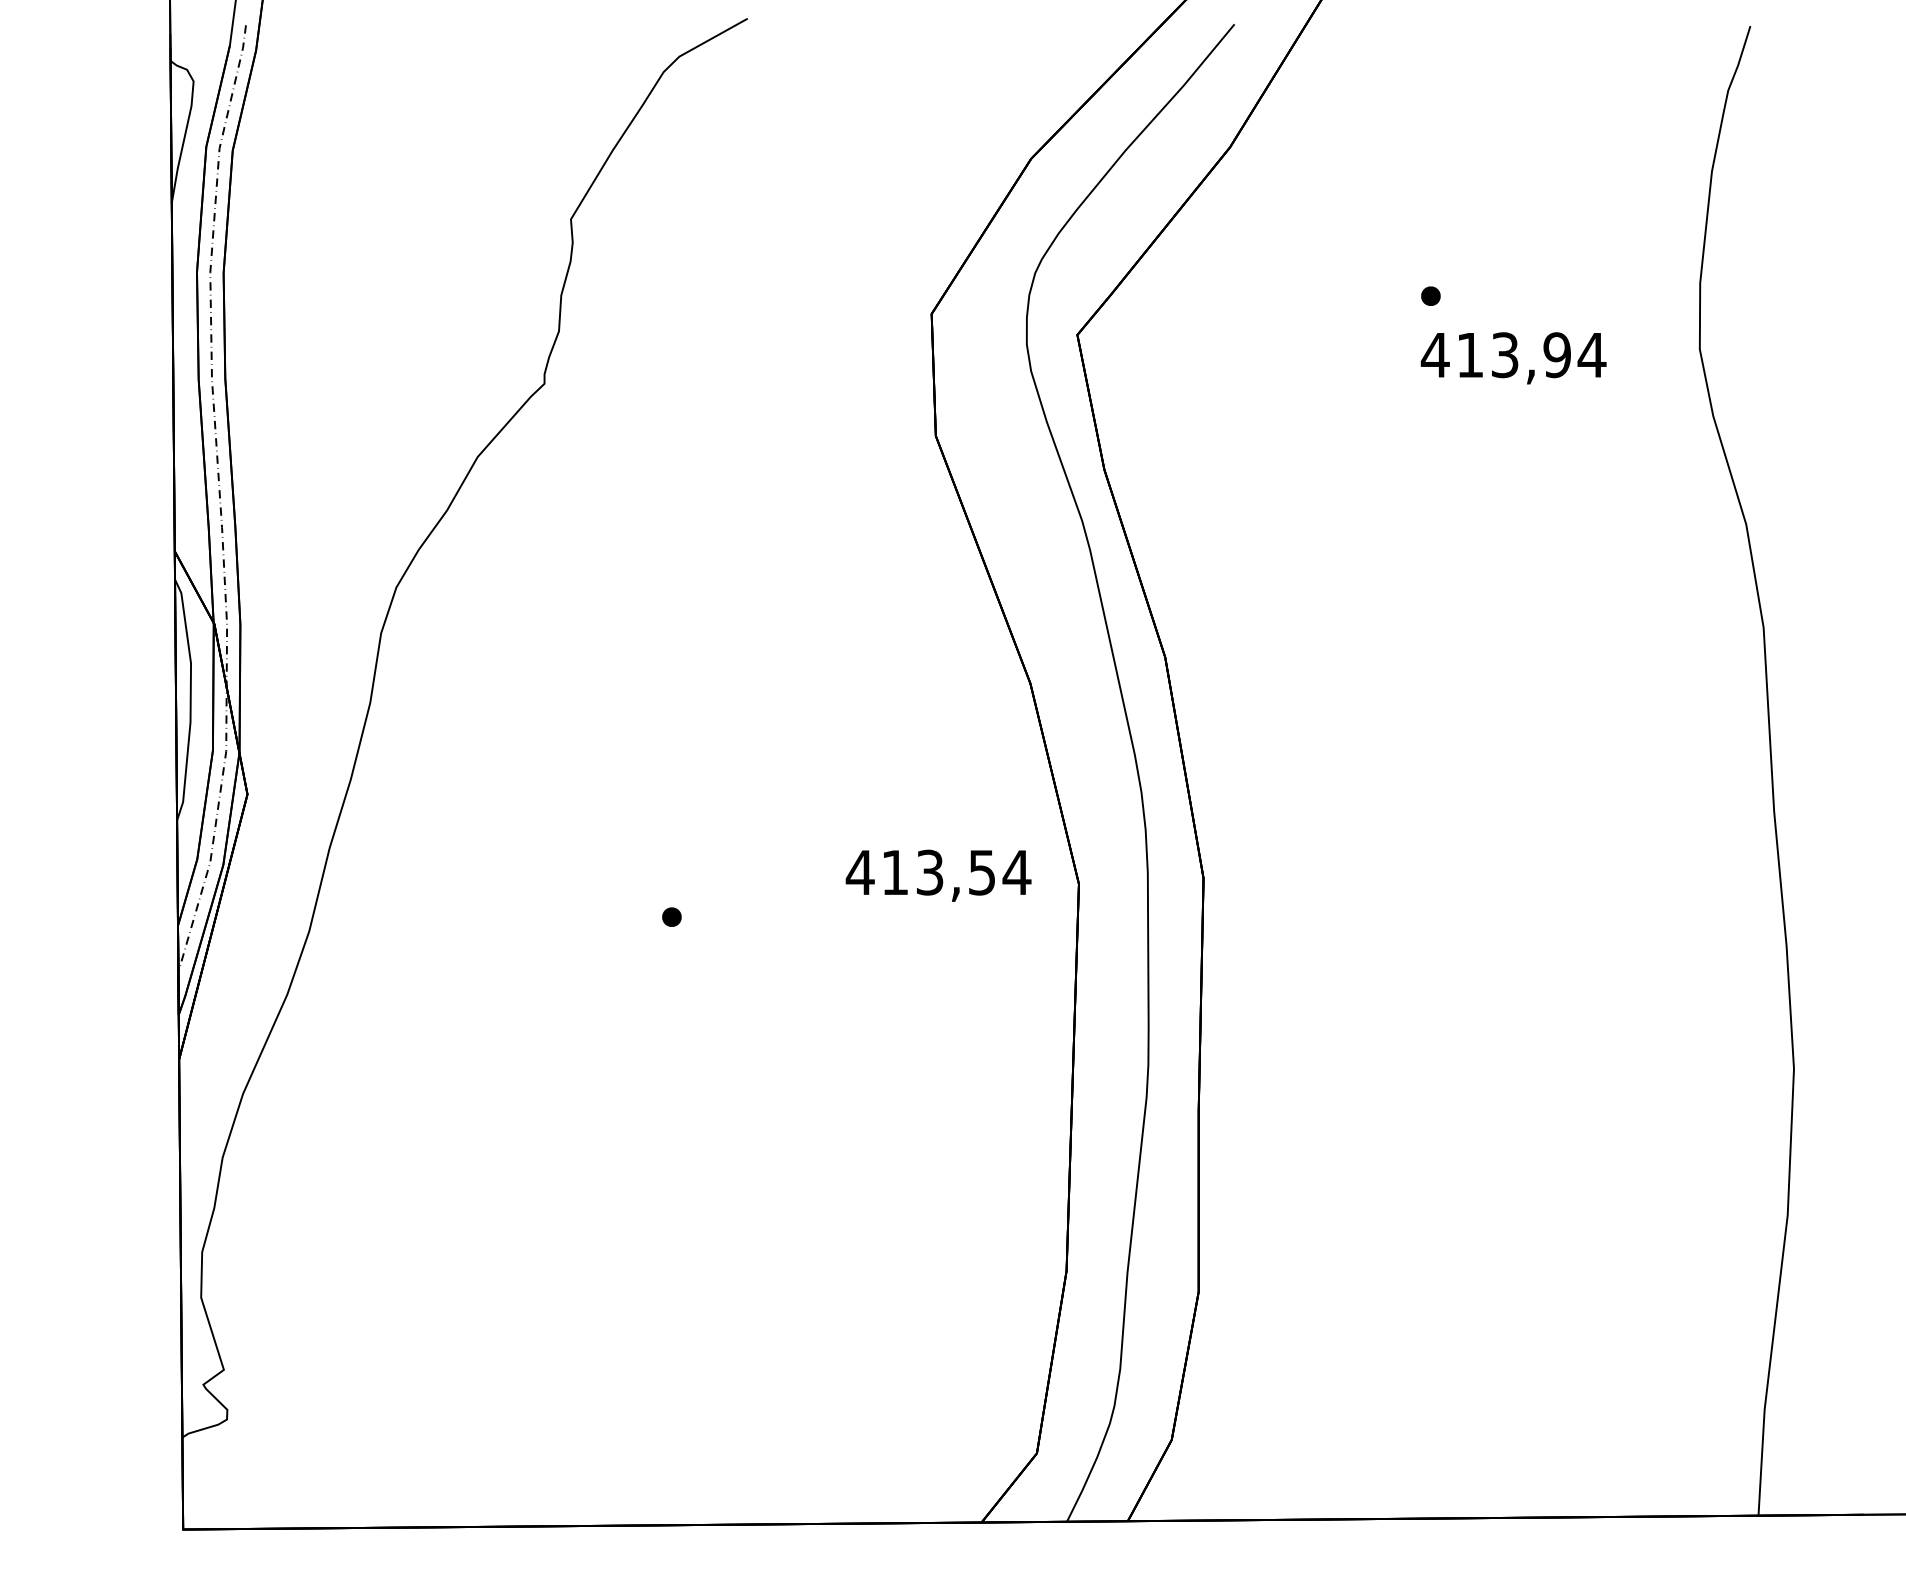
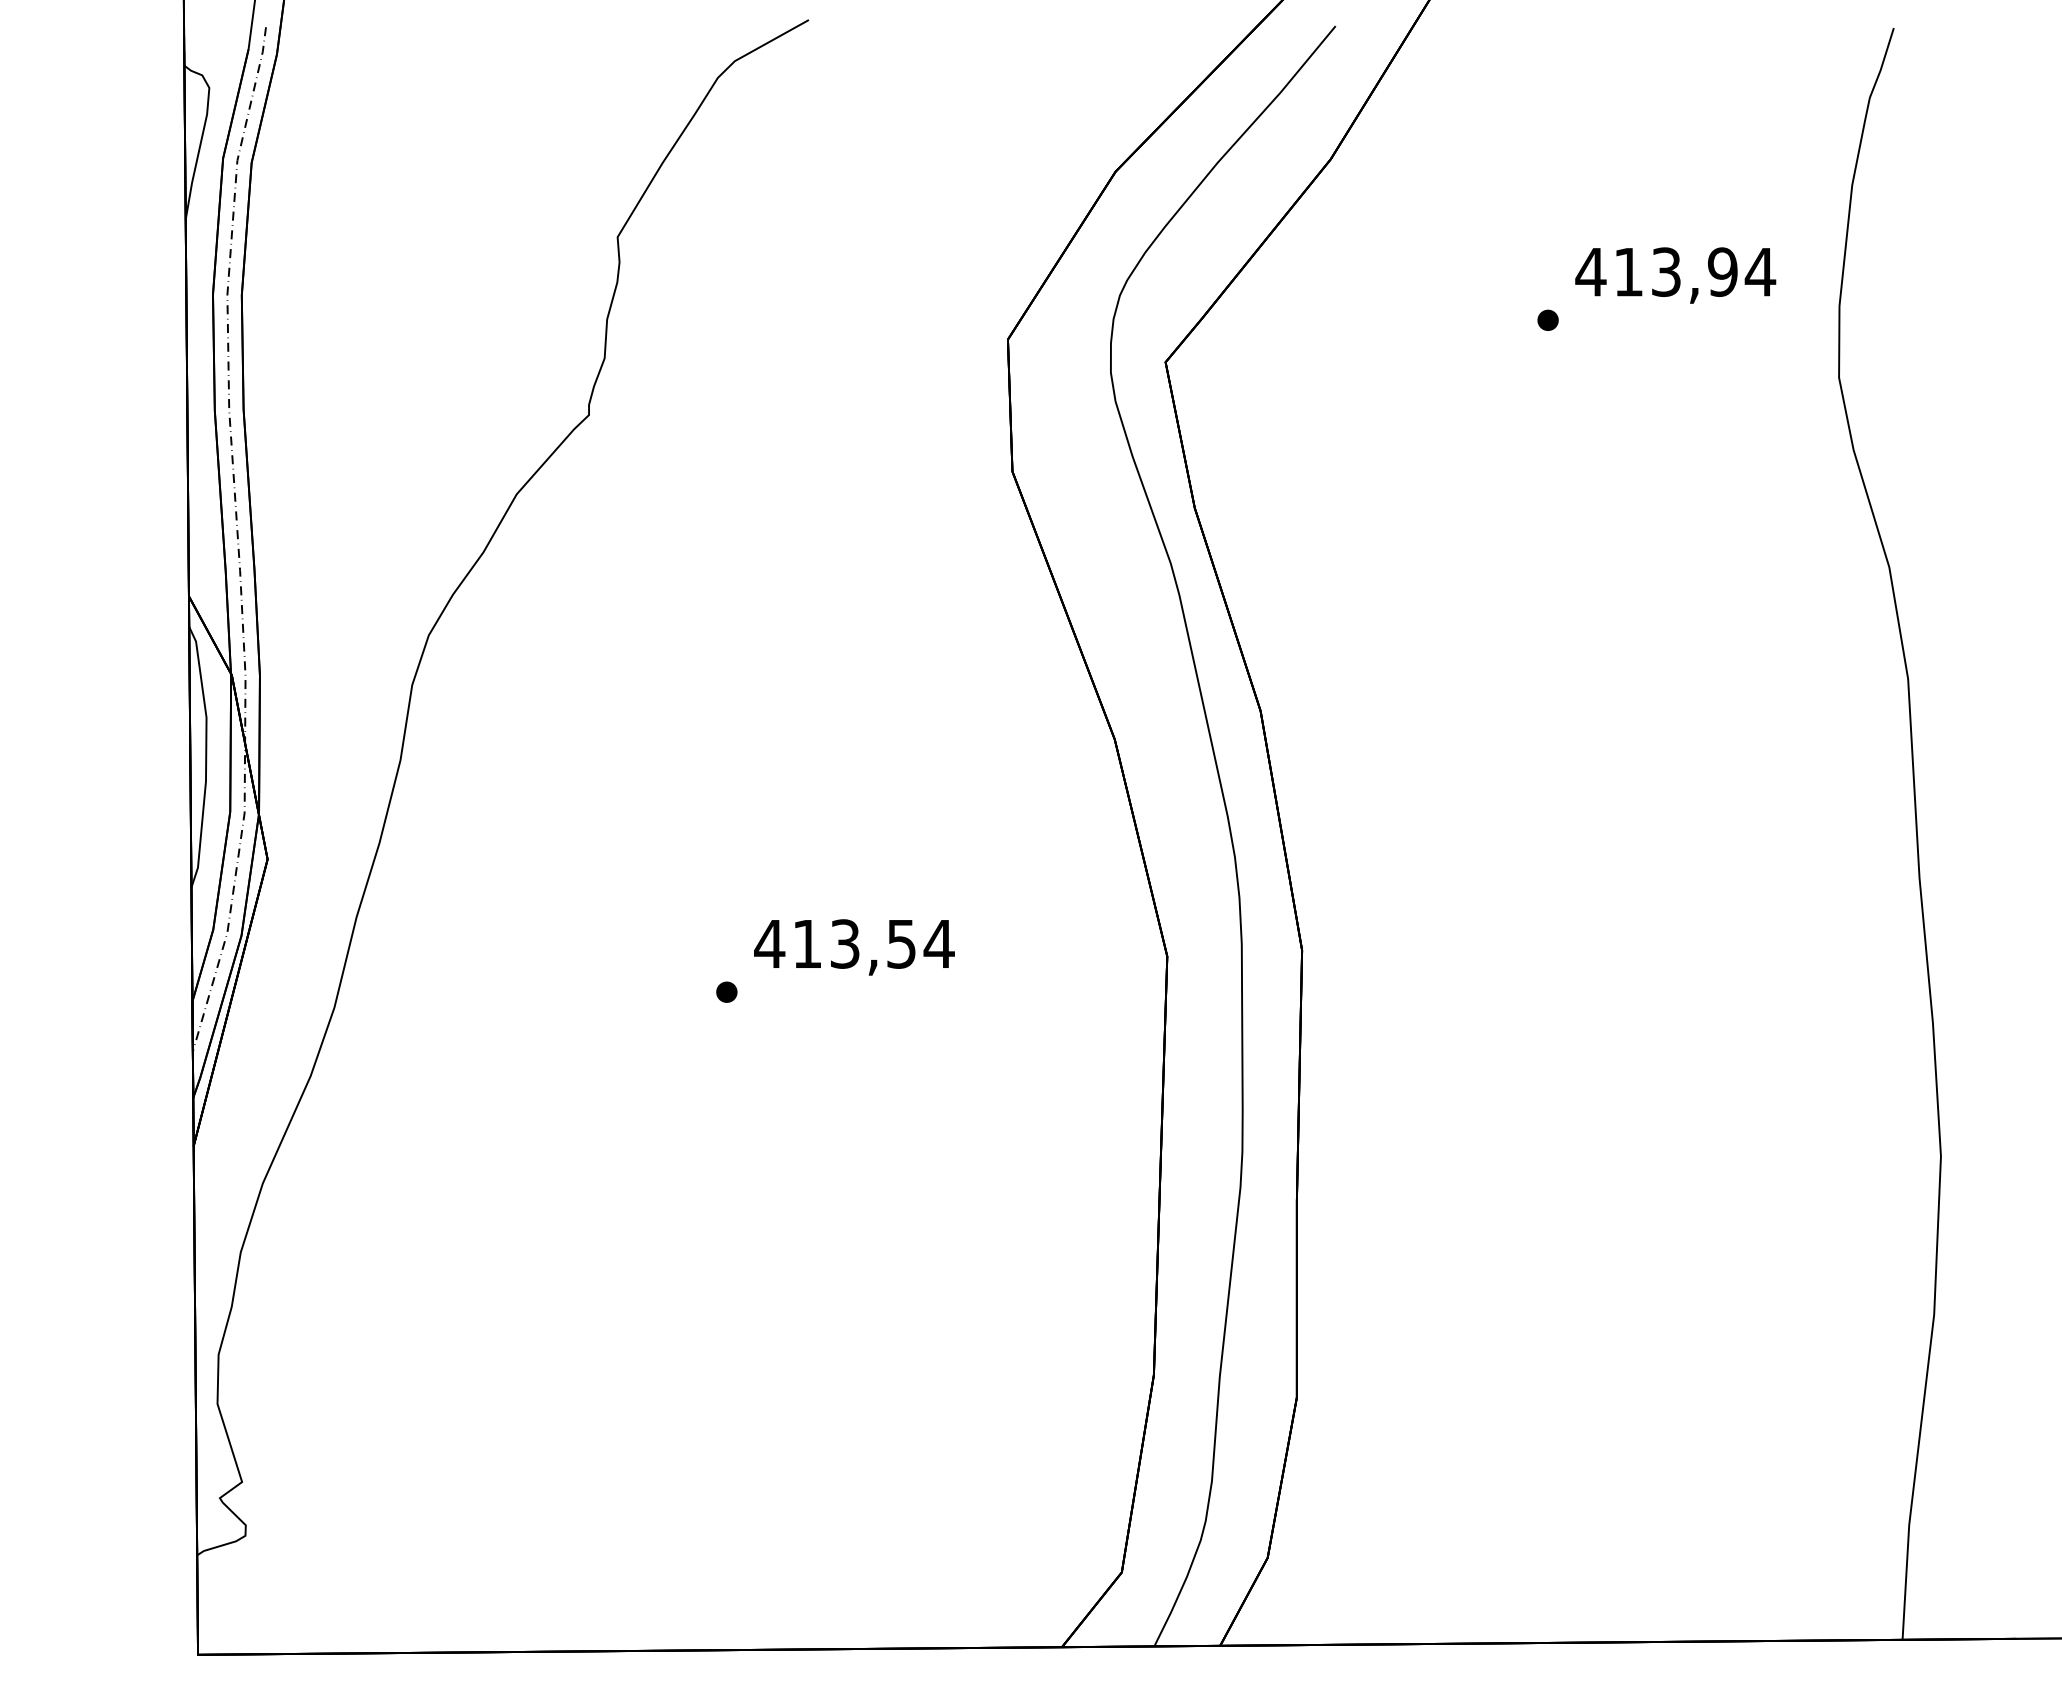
text: (1513, 358) -> (1675, 275), moved
text: (938, 875) -> (854, 947), moved

